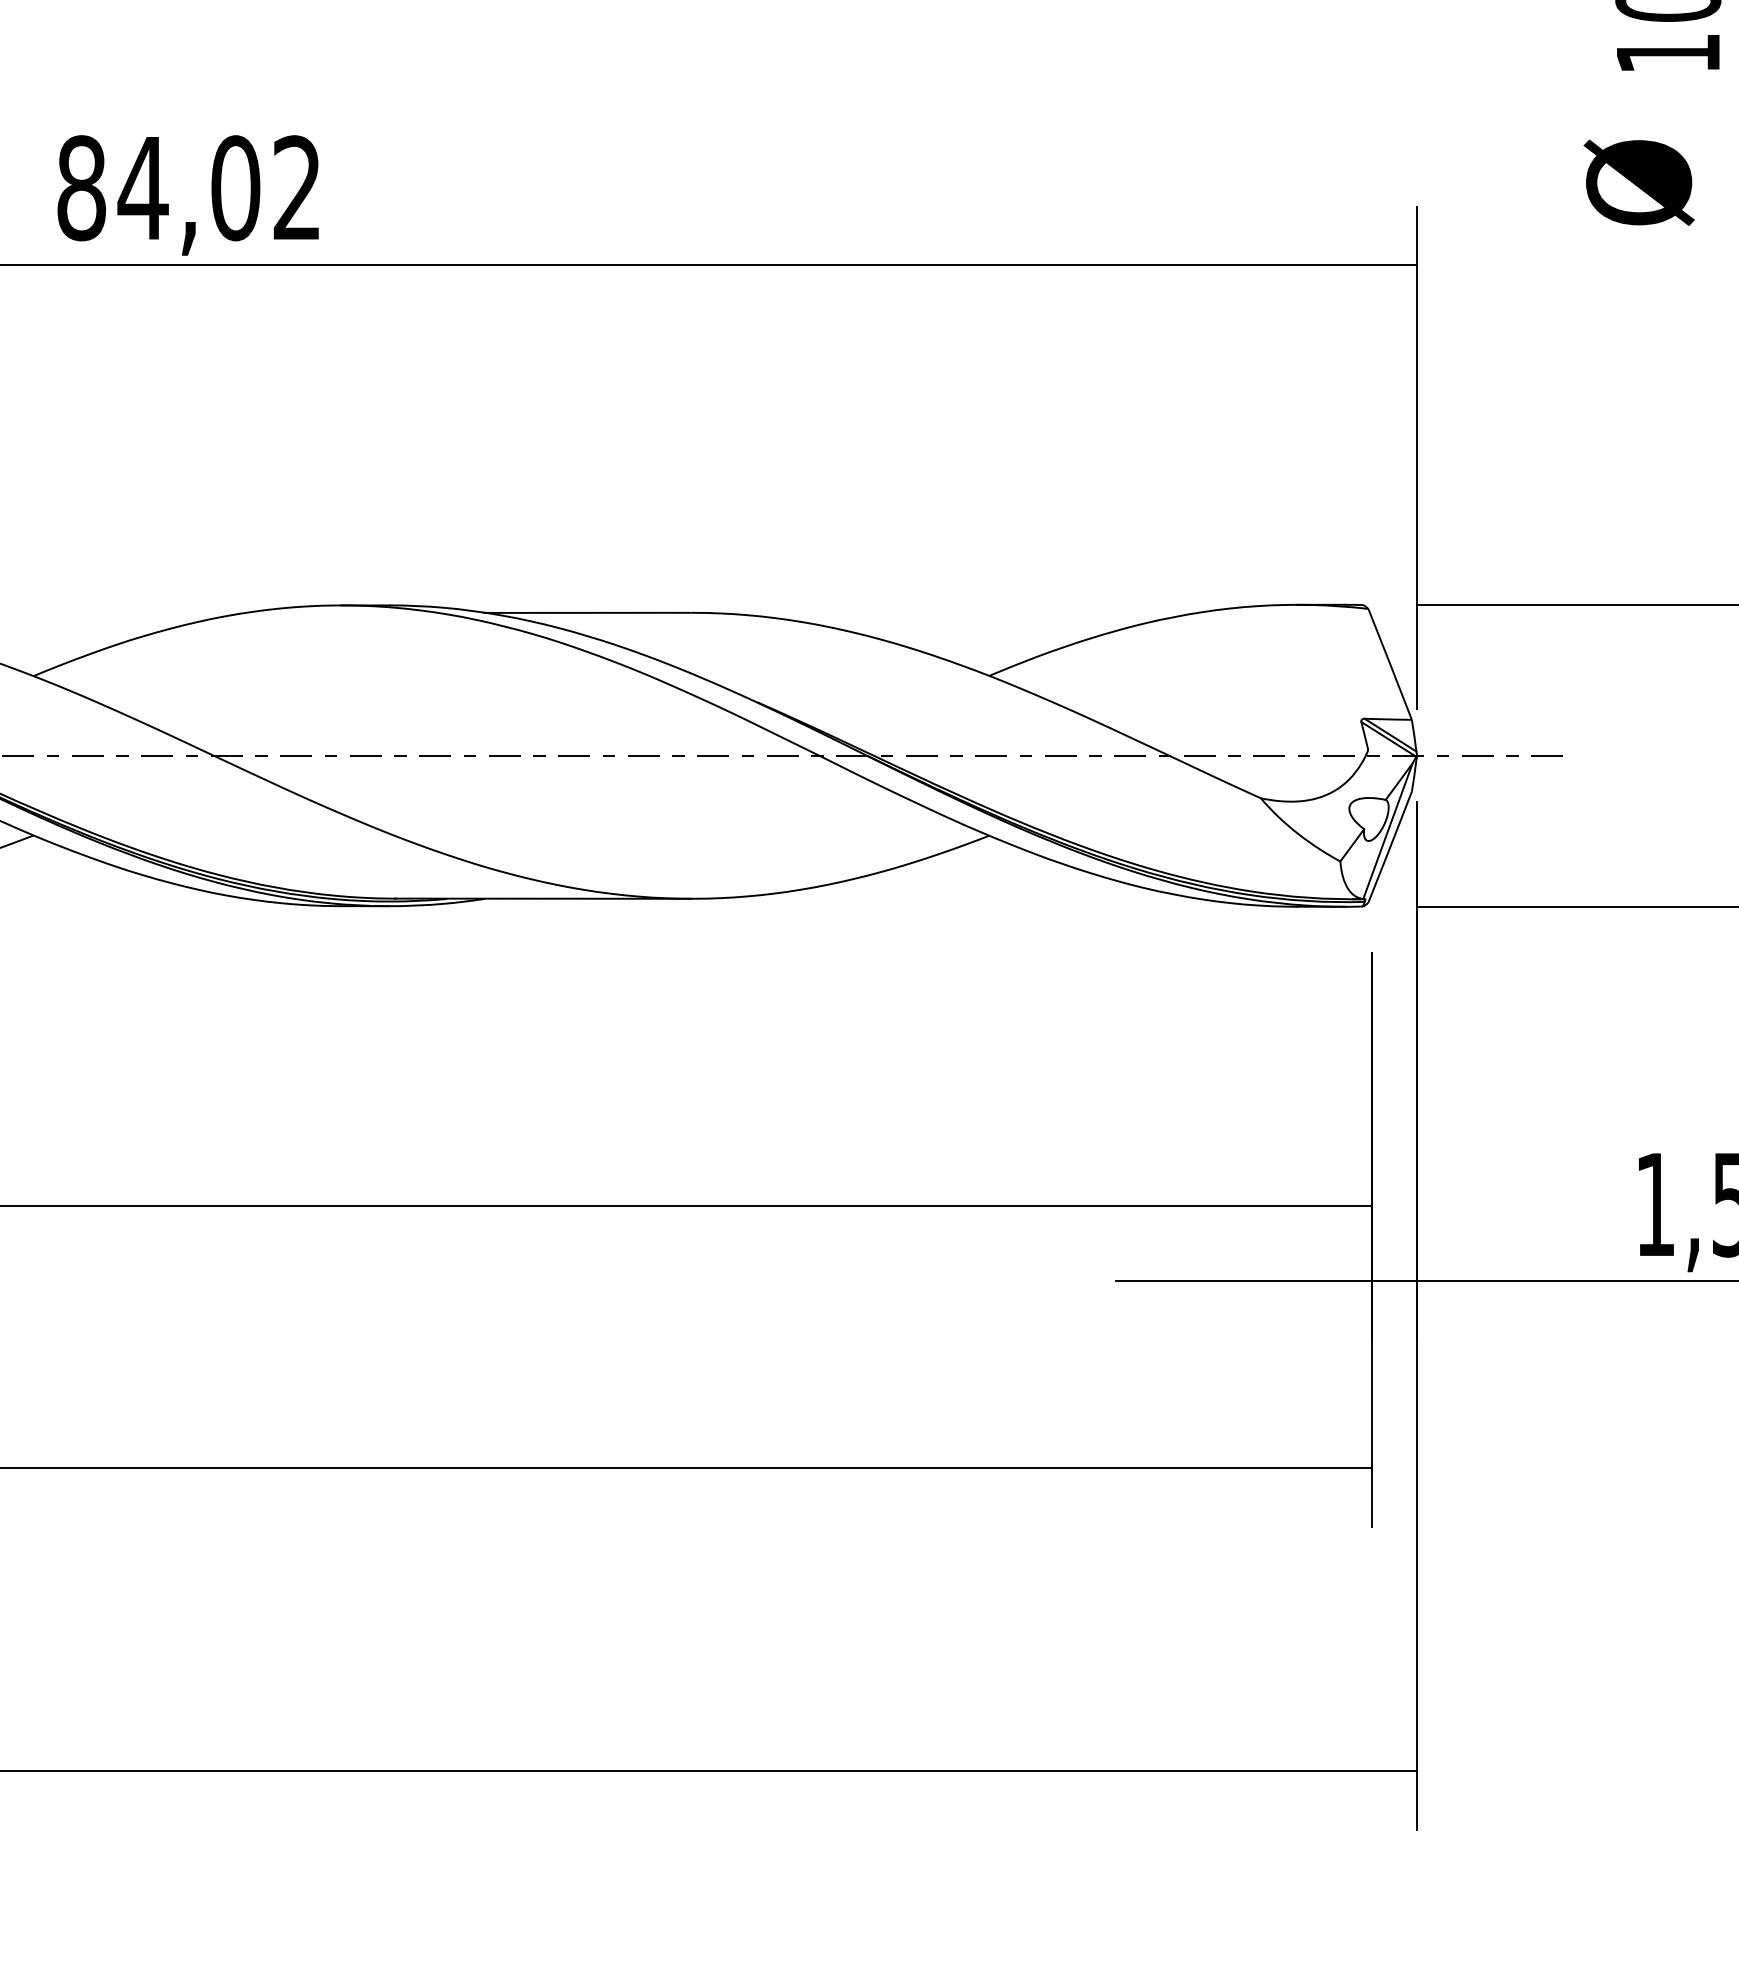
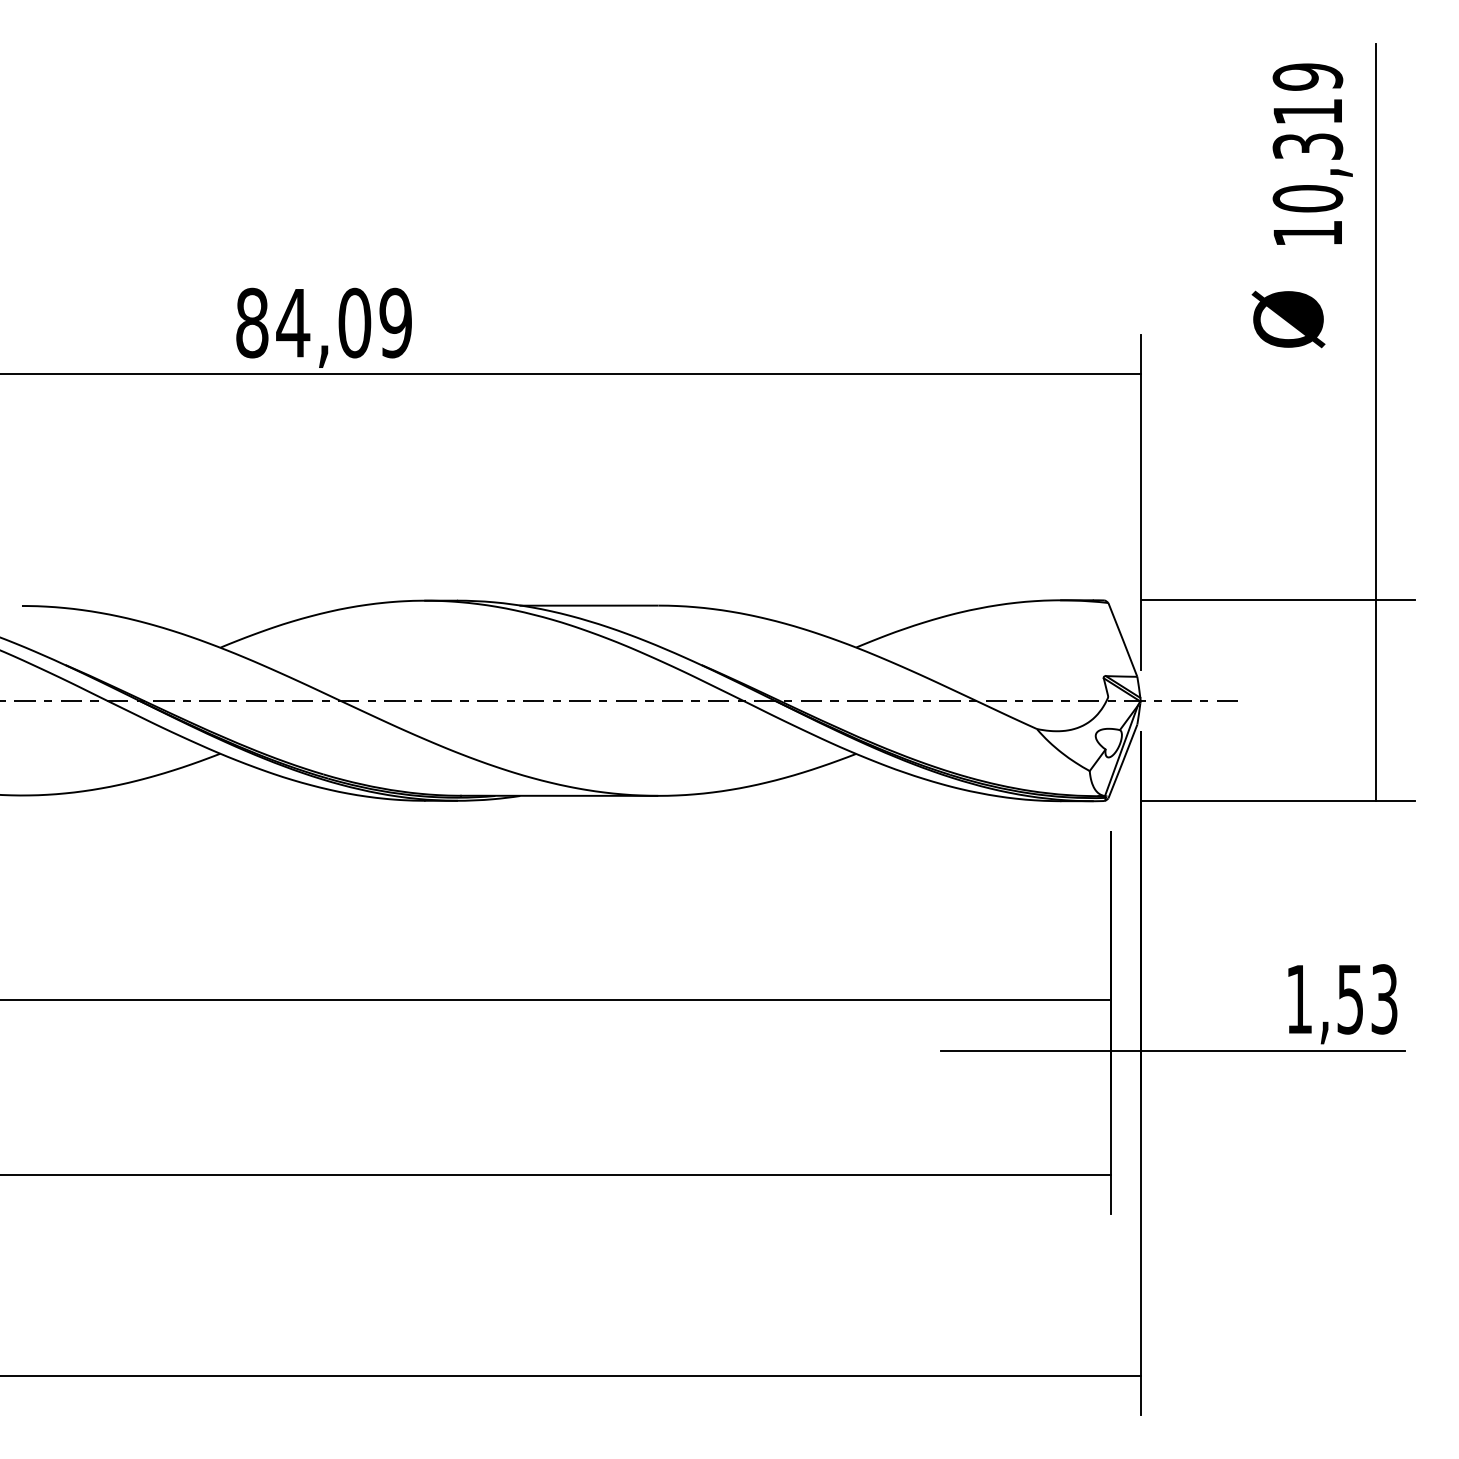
text: (296, 187) -> (395, 322), 84,02 -> 84,09

